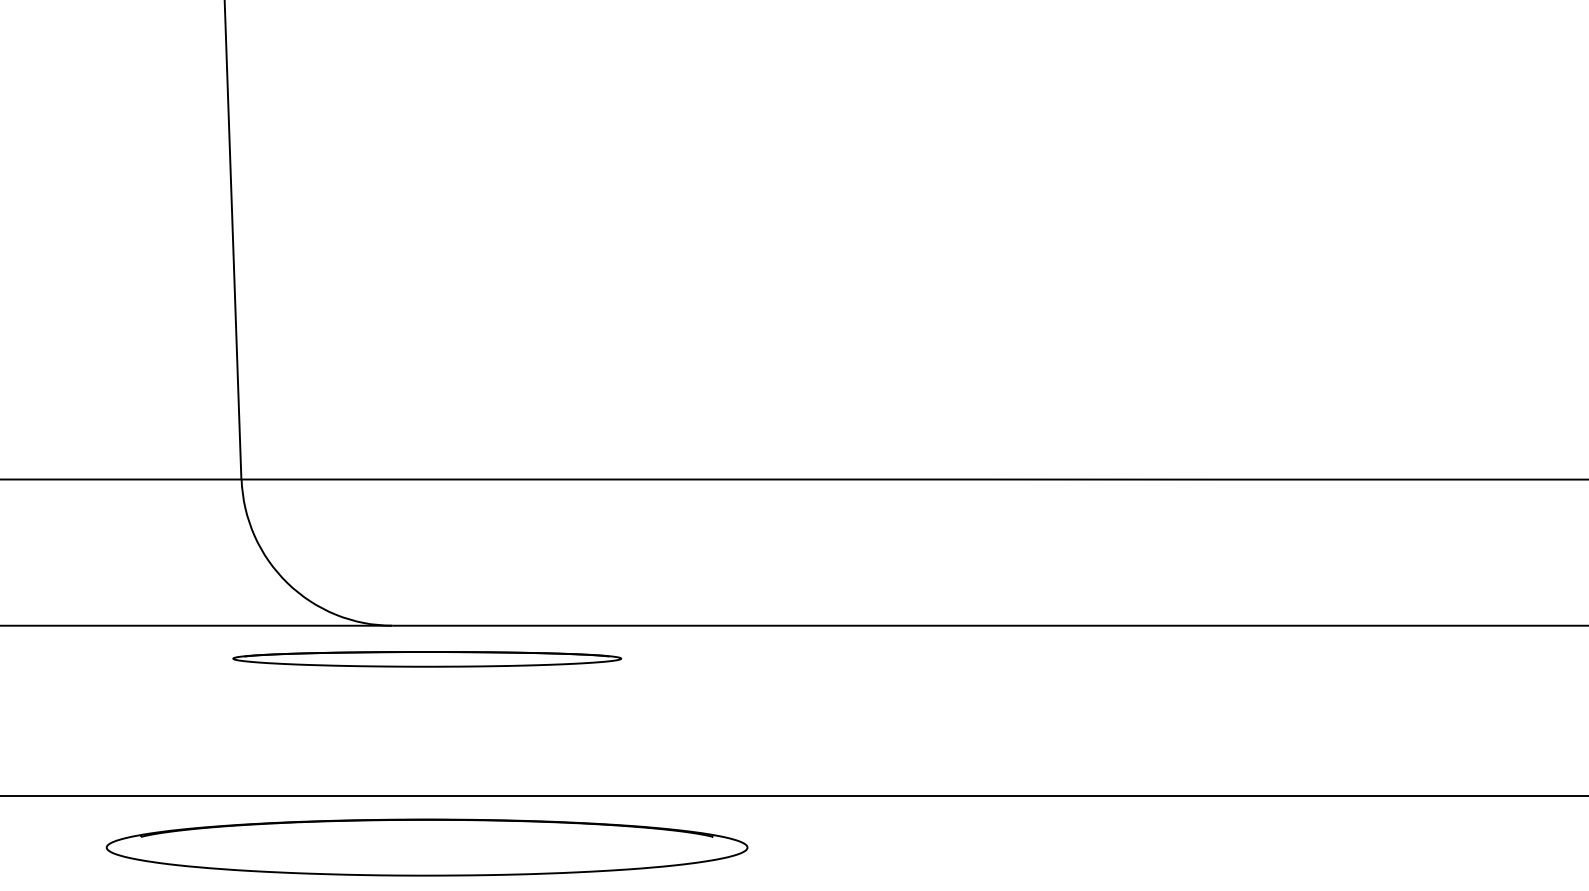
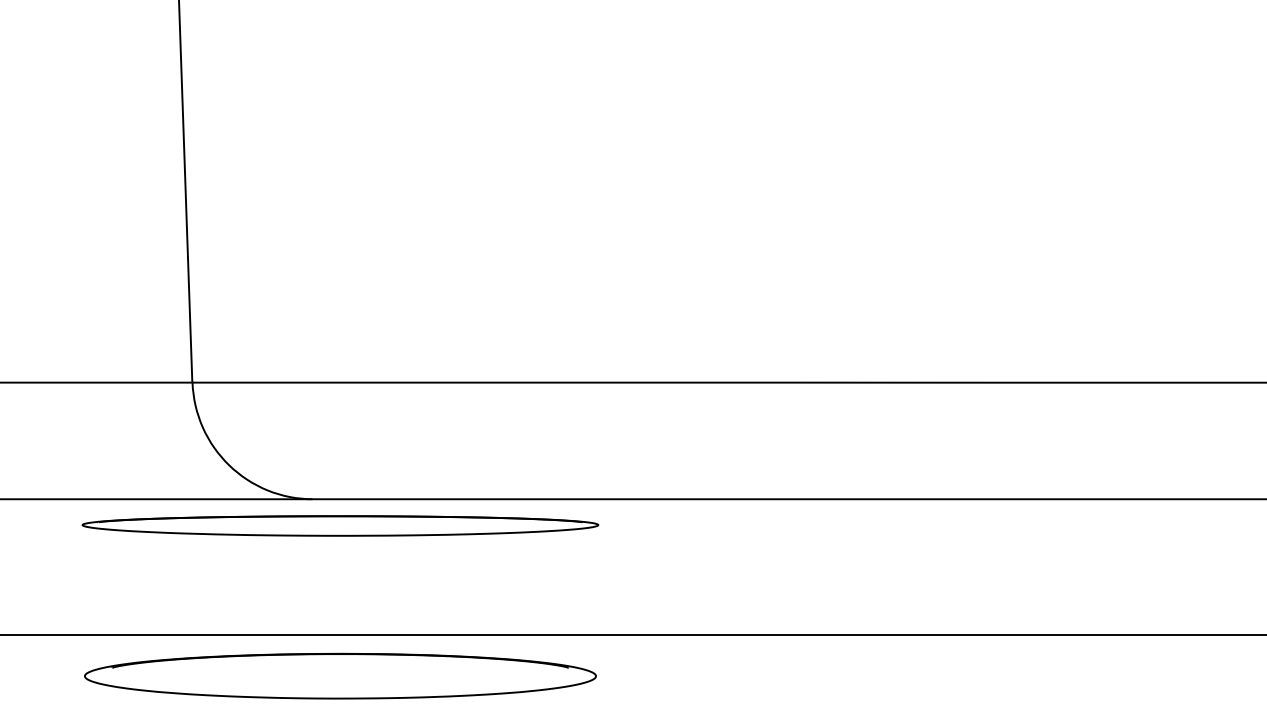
part: (427, 659) -> (340, 526), size x1.67

